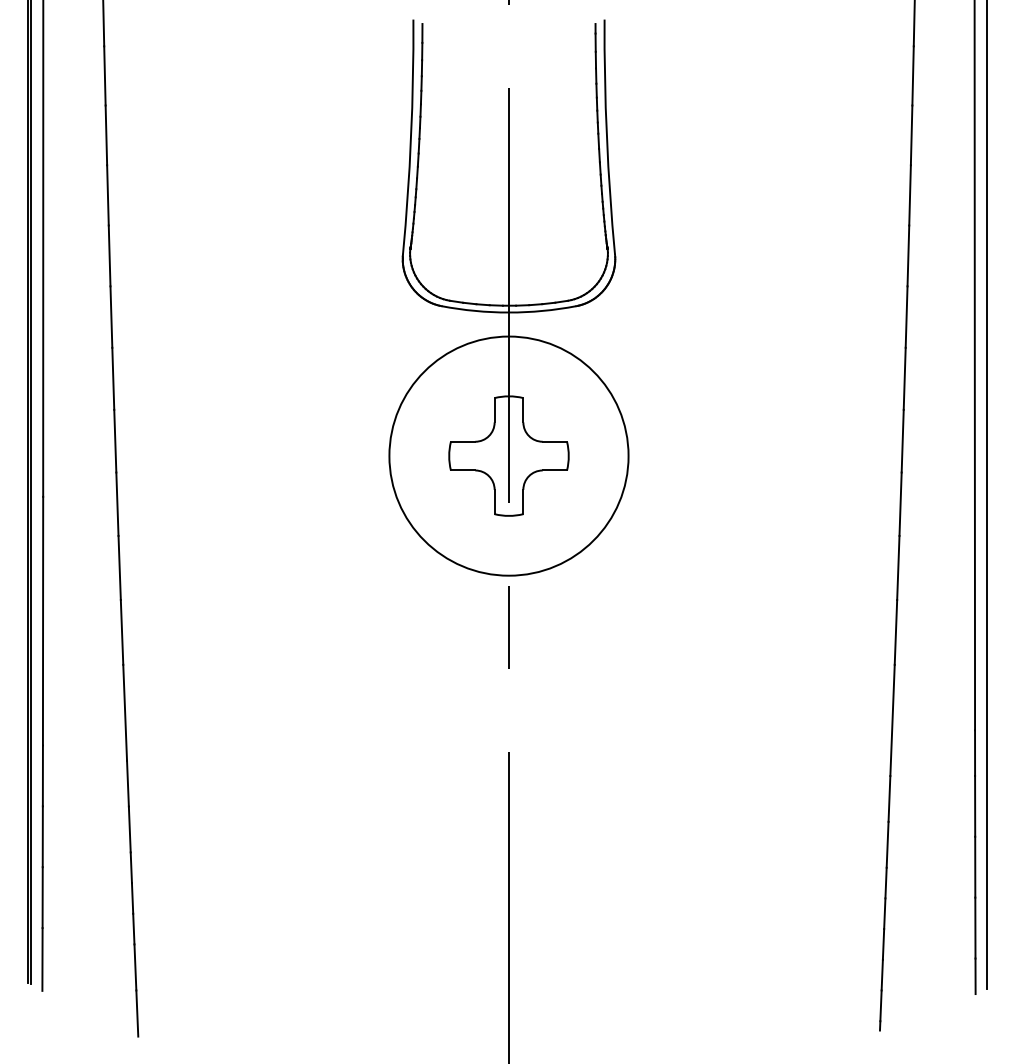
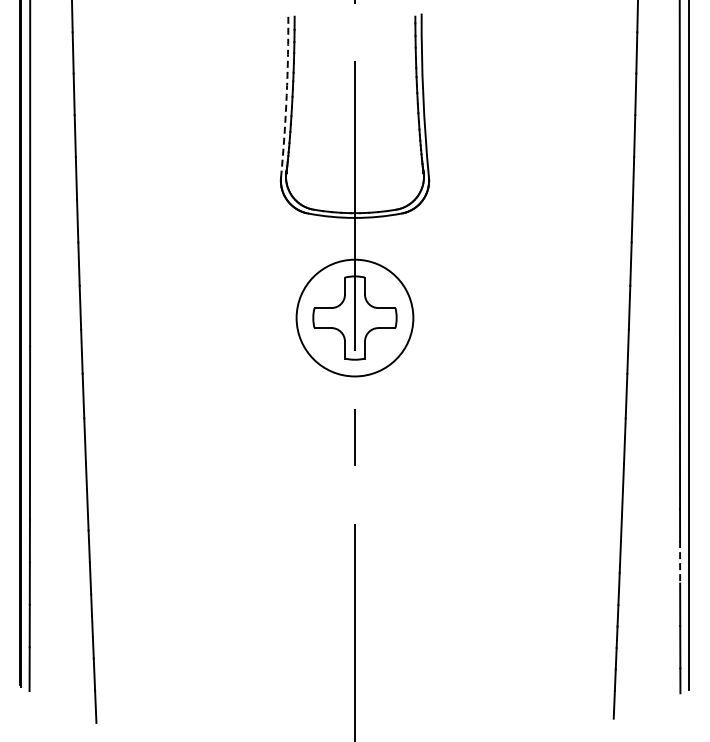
arc: (410, 136) -> (286, 95), solid -> dashed
circle: (508, 455) -> (354, 317), size x0.7
line: (975, 806) -> (680, 562), solid -> dashed

